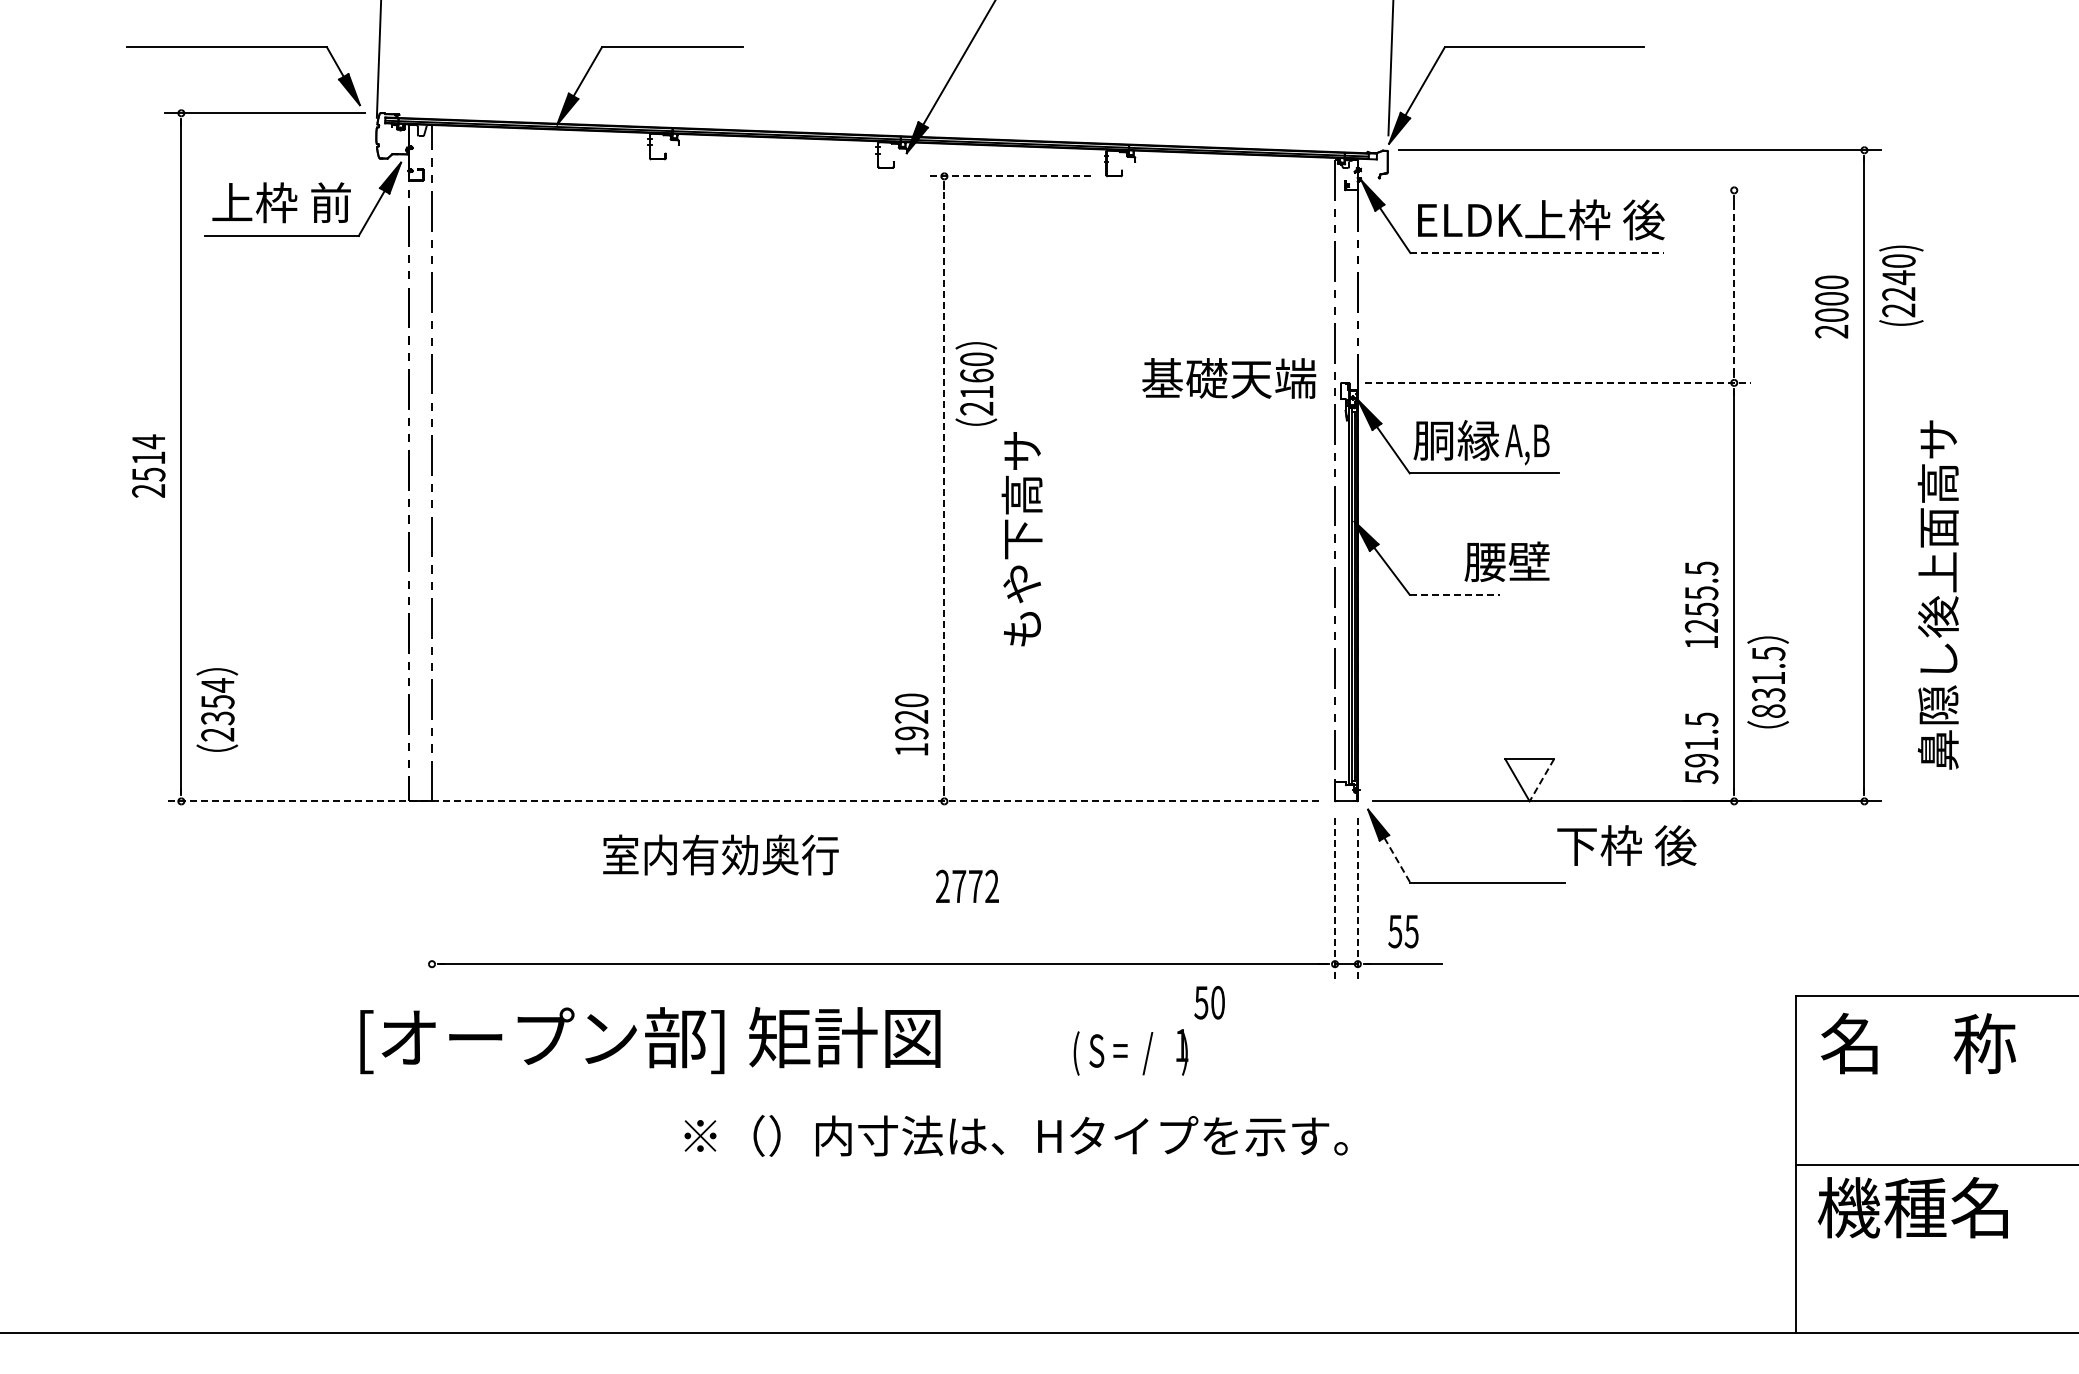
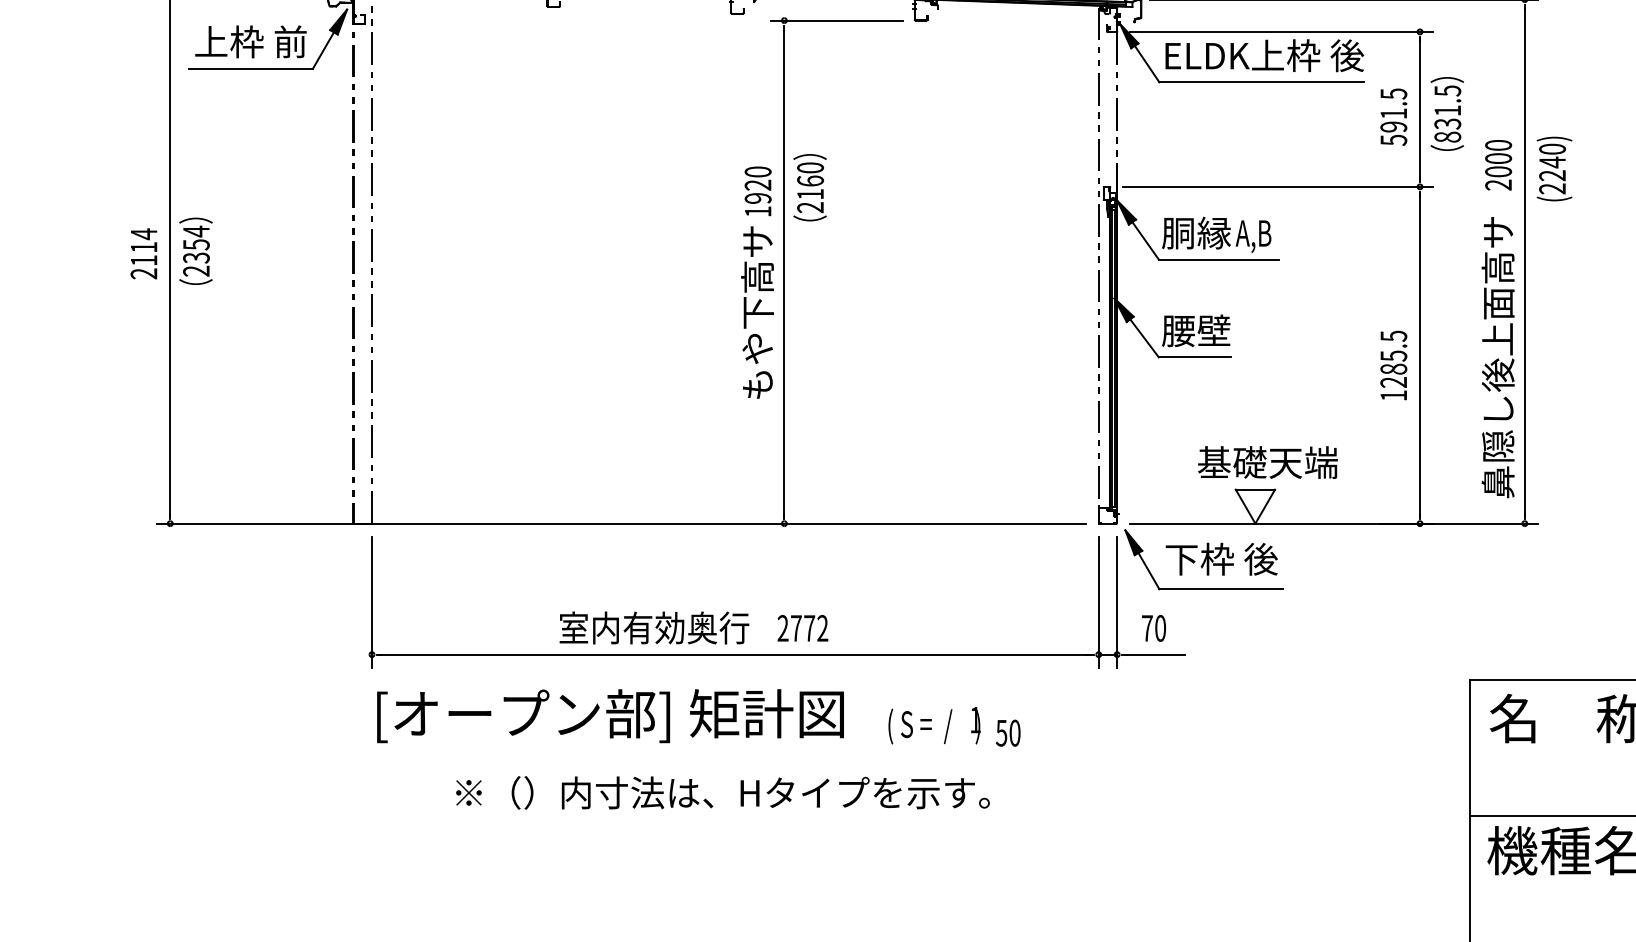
line: (1009, 176) -> (836, 20), dashed -> solid
line: (1561, 190) -> (1281, 32), added
line: (1537, 253) -> (1261, 82), dashed -> solid
text: (1901, 285) -> (1554, 168), moved
line: (1734, 286) -> (1420, 109), dashed -> solid
text: (1831, 306) -> (1498, 164), moved
text: (1229, 378) -> (1268, 462), moved
line: (1557, 382) -> (1277, 186), dashed -> solid
text: (148, 474) -> (143, 260), 2514 -> 2114
line: (944, 488) -> (784, 271), dashed -> solid
text: (1021, 539) -> (757, 312), moved
text: (1506, 561) -> (1195, 330), moved
line: (1455, 594) -> (1195, 357), dashed -> solid
text: (1937, 594) -> (1497, 357), moved
text: (1701, 609) -> (1393, 369), 1255.5 -> 1285.5
text: (1767, 682) -> (1446, 114), moved
text: (217, 709) -> (196, 250), moved
text: (911, 724) -> (757, 191), moved
text: (1701, 748) -> (1393, 117), moved
line: (1541, 780) -> (1264, 506), dashed -> solid
line: (741, 801) -> (621, 523), dashed -> solid
text: (1626, 845) -> (1221, 559), moved
text: (720, 854) -> (654, 627), moved
line: (1397, 860) -> (1149, 571), dashed -> solid
text: (967, 885) -> (802, 627), moved
line: (432, 898) -> (372, 601), added
line: (1335, 899) -> (1099, 602), dashed -> solid
line: (1357, 899) -> (1116, 602), dashed -> solid
text: (1403, 931) -> (1153, 628), 55 -> 70
text: (1209, 1002) -> (1008, 732), moved
text: (650, 1040) -> (610, 716), moved
text: (1015, 1135) -> (722, 792), moved

